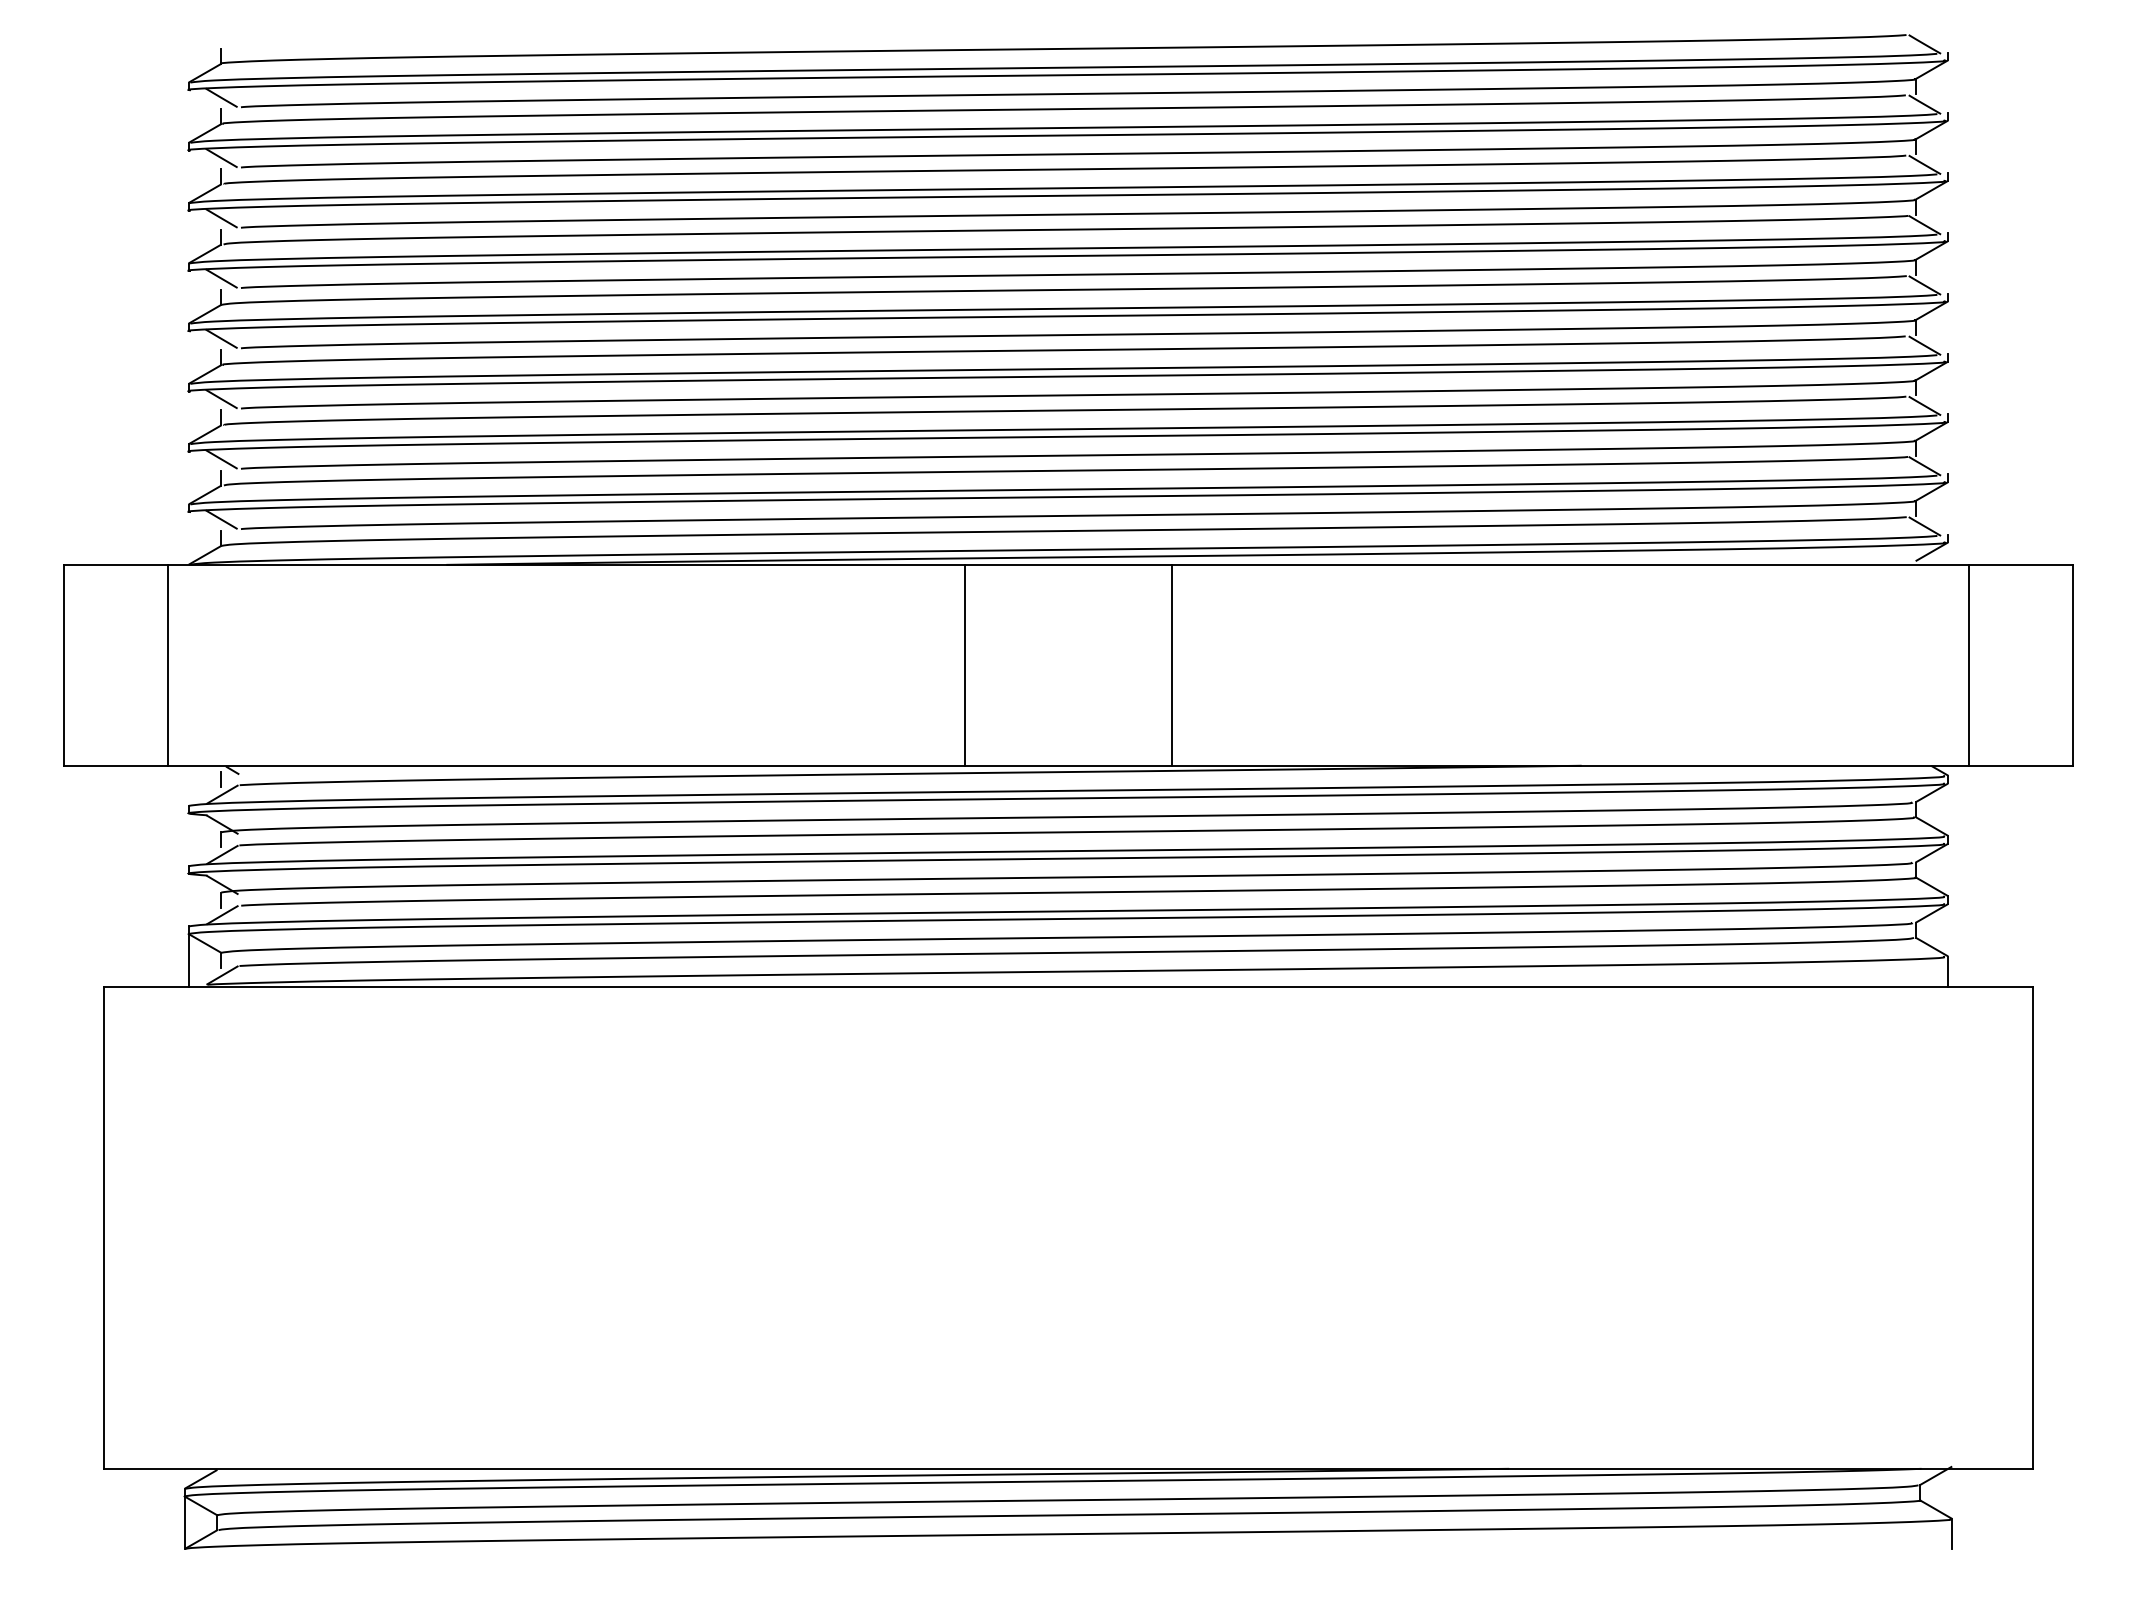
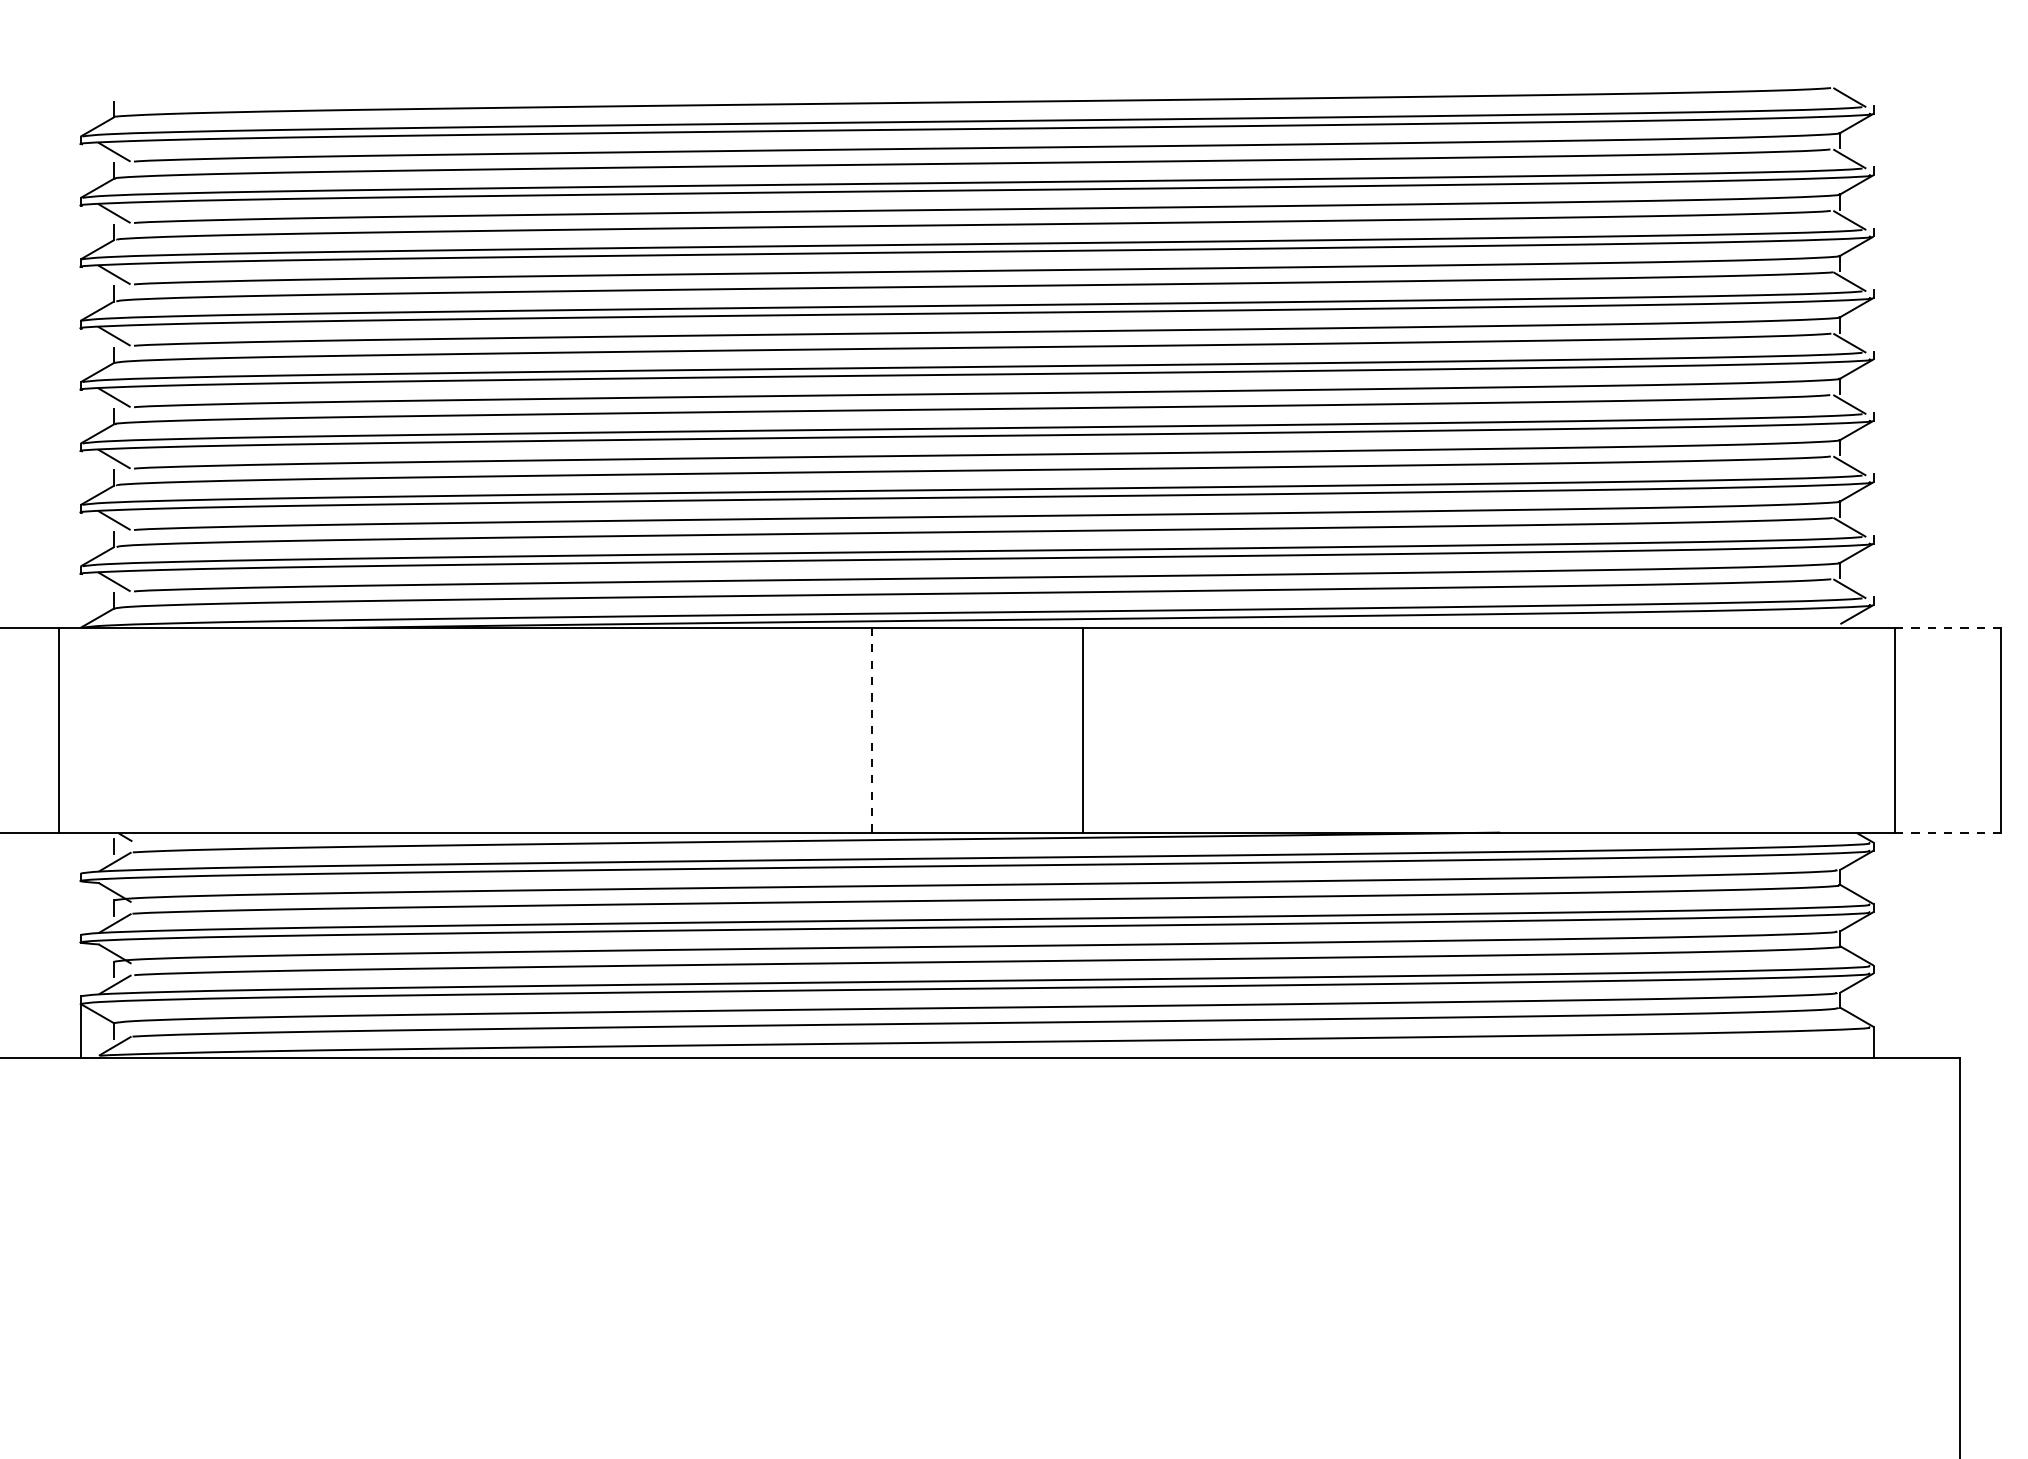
line: (2021, 564) -> (1948, 627), solid -> dashed
line: (964, 664) -> (871, 729), solid -> dashed
line: (2021, 765) -> (1948, 832), solid -> dashed

